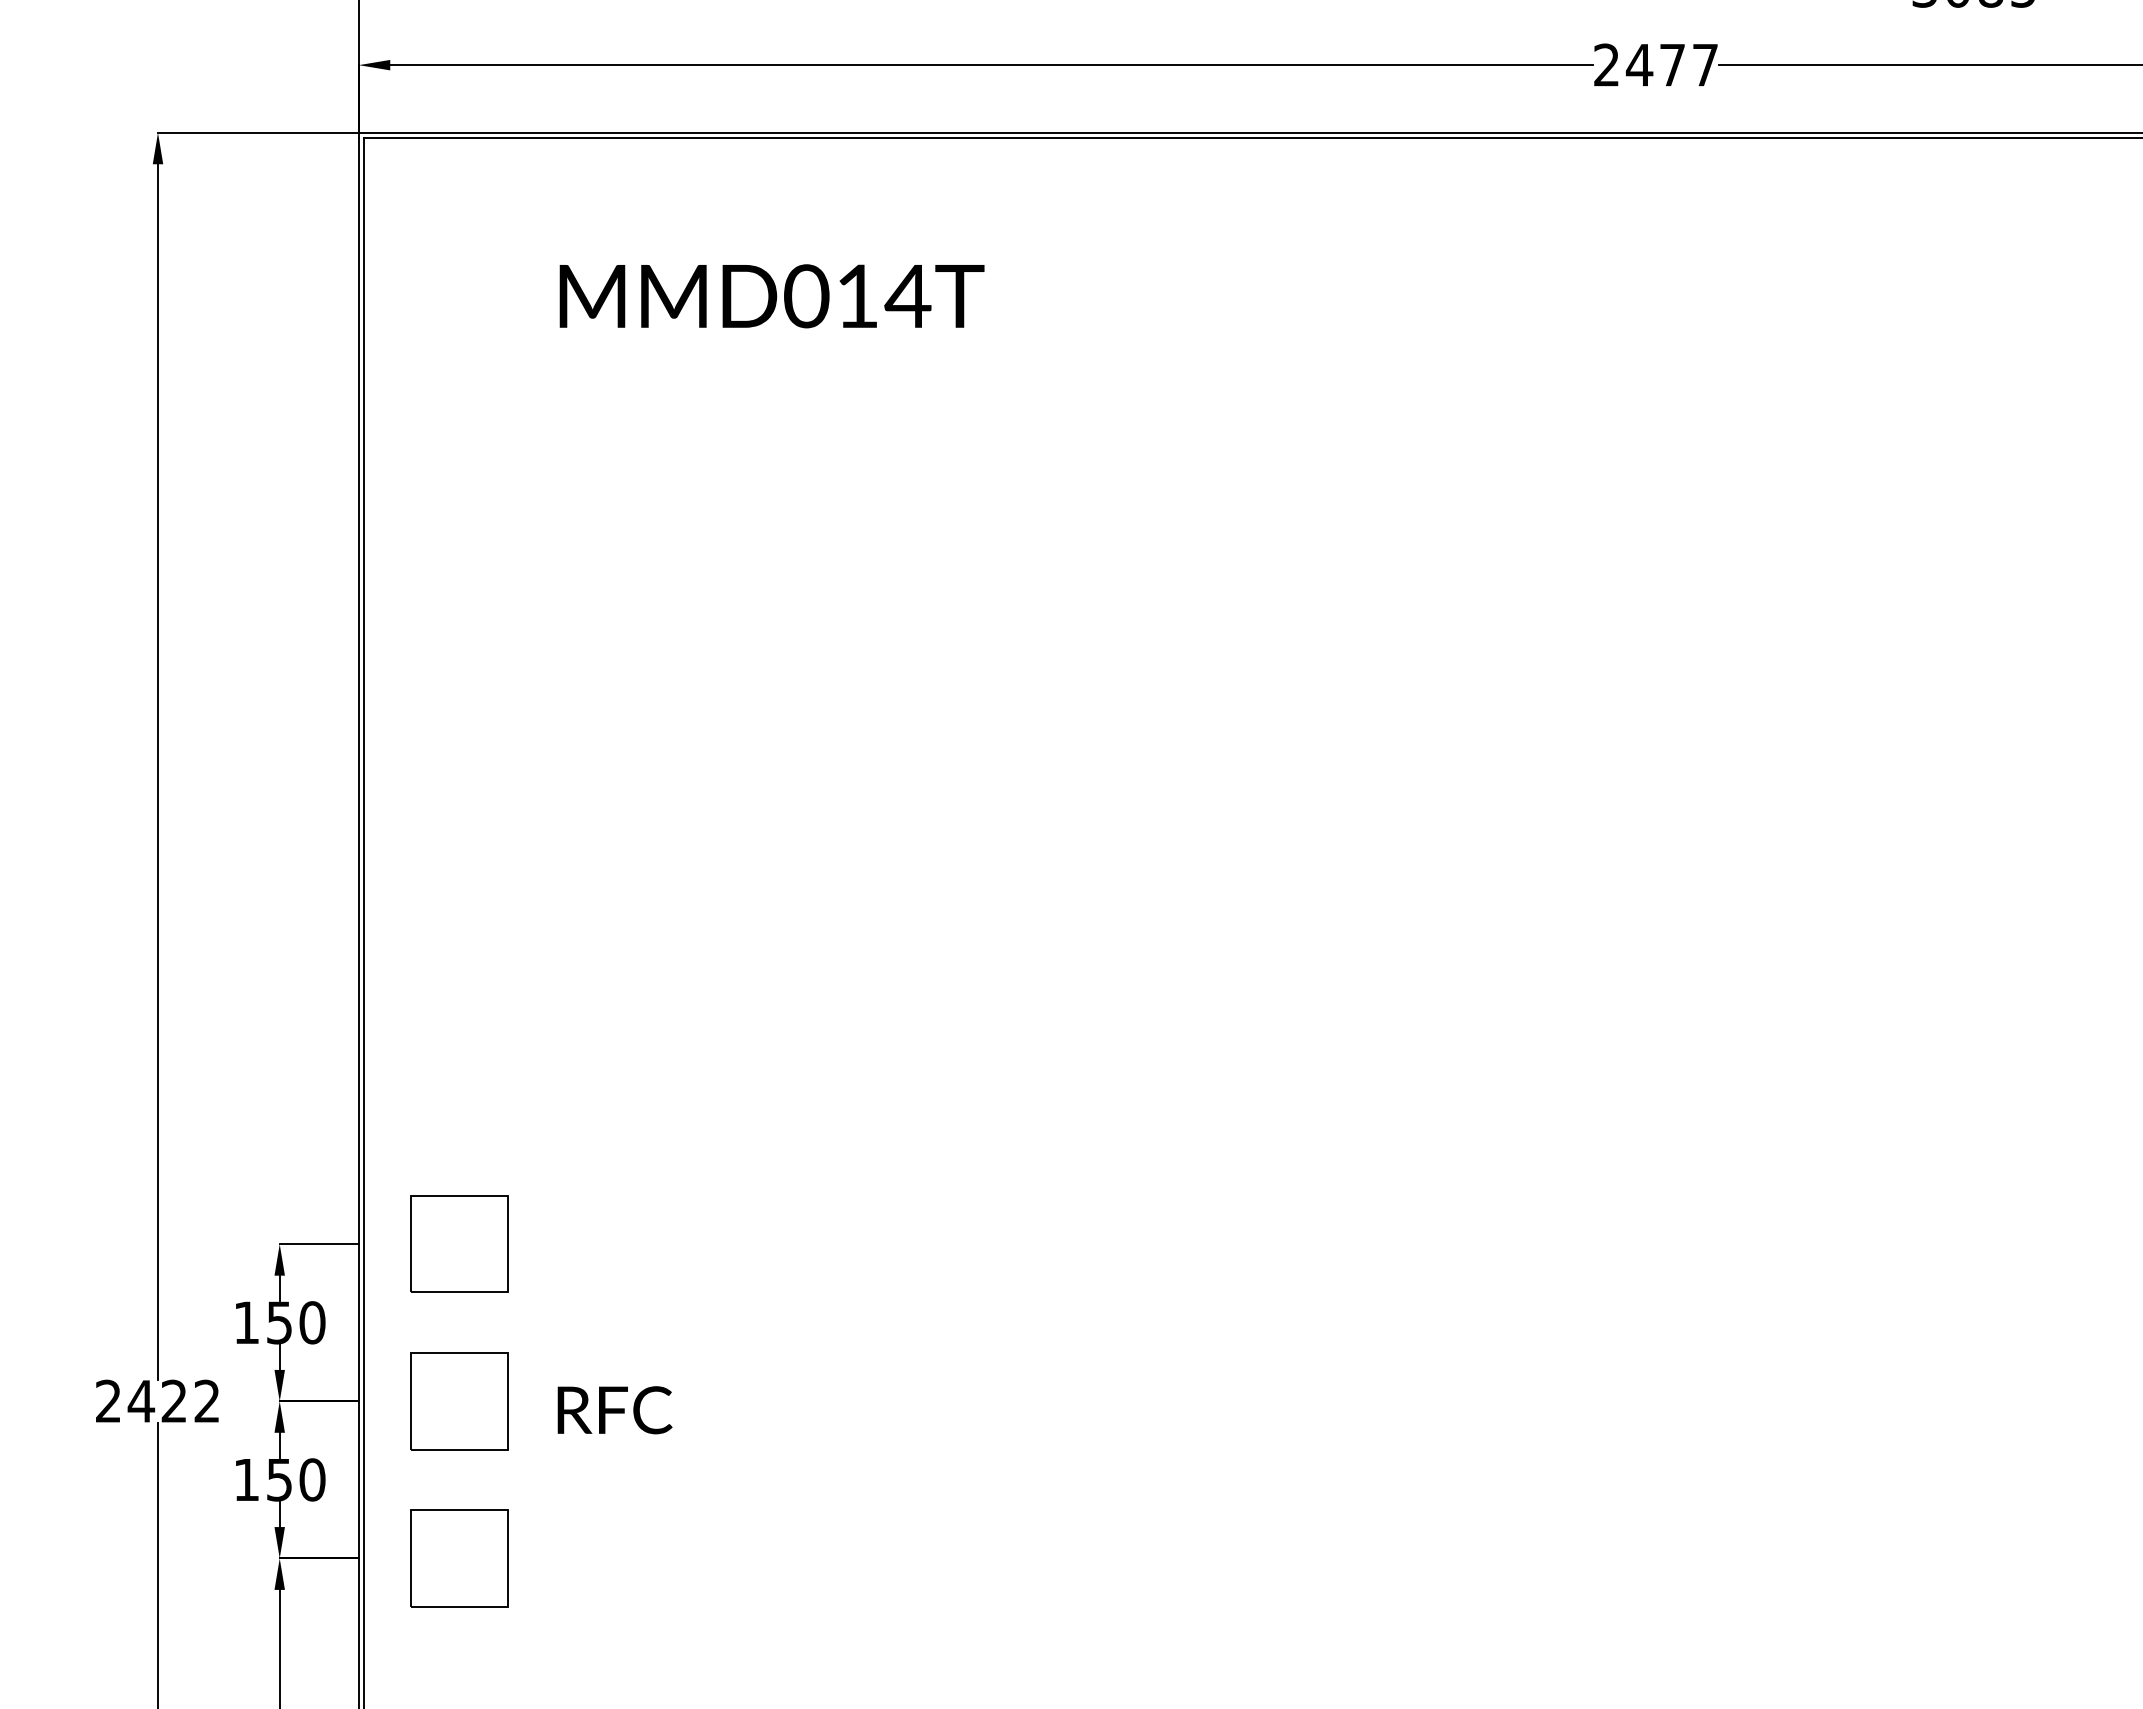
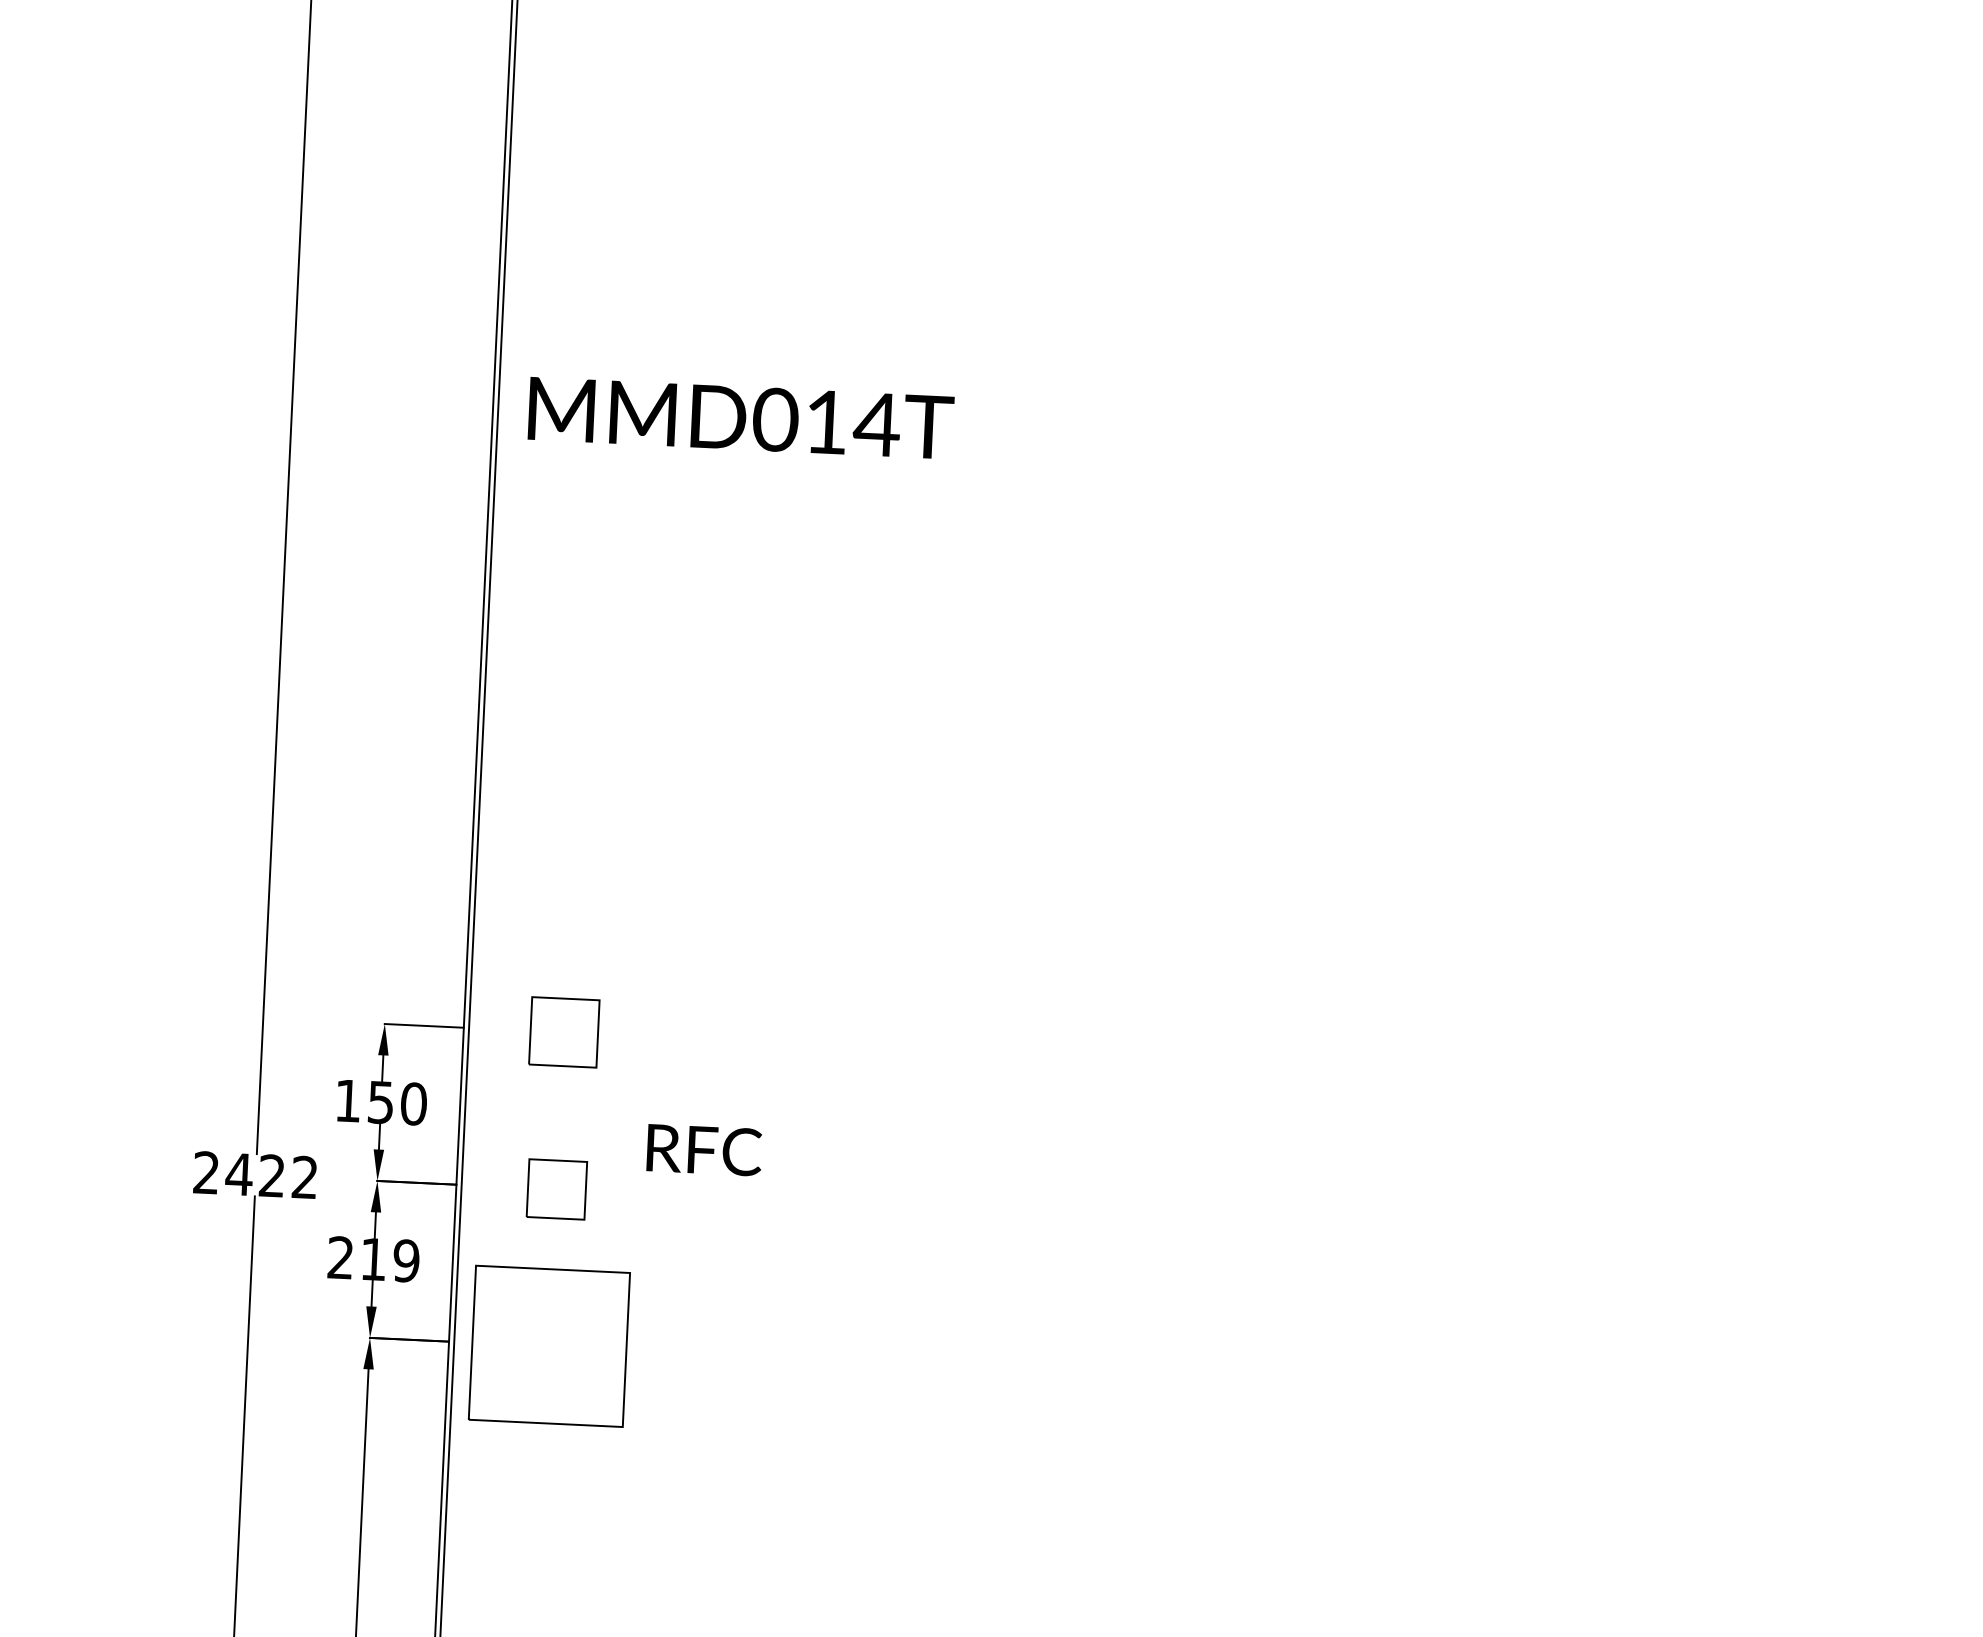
text: (771, 296) -> (740, 418), moved
part: (459, 1243) -> (564, 1031), size x0.7
part: (459, 1401) -> (557, 1189), size x0.6
text: (614, 1410) -> (704, 1150), moved
text: (279, 1479) -> (373, 1259), 150 -> 219
part: (459, 1558) -> (549, 1346), size x1.6

